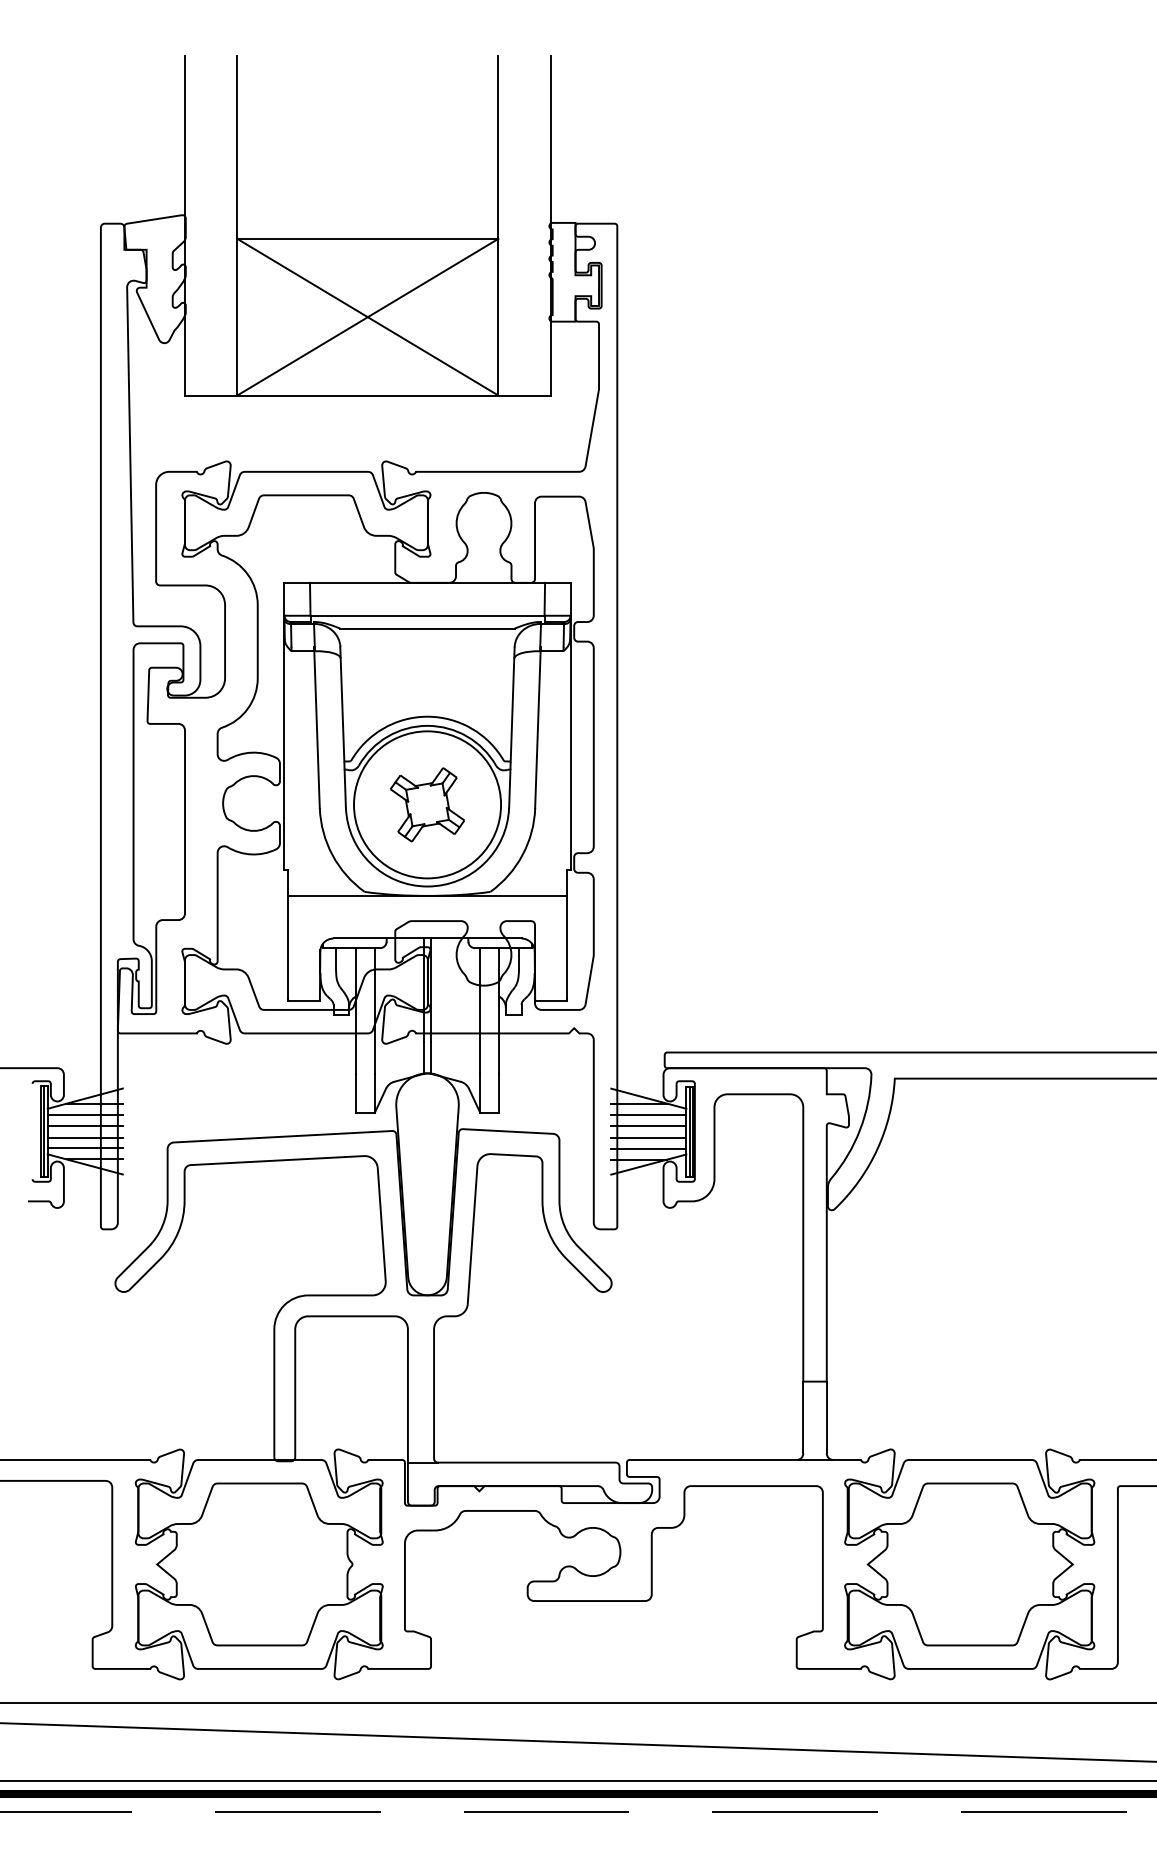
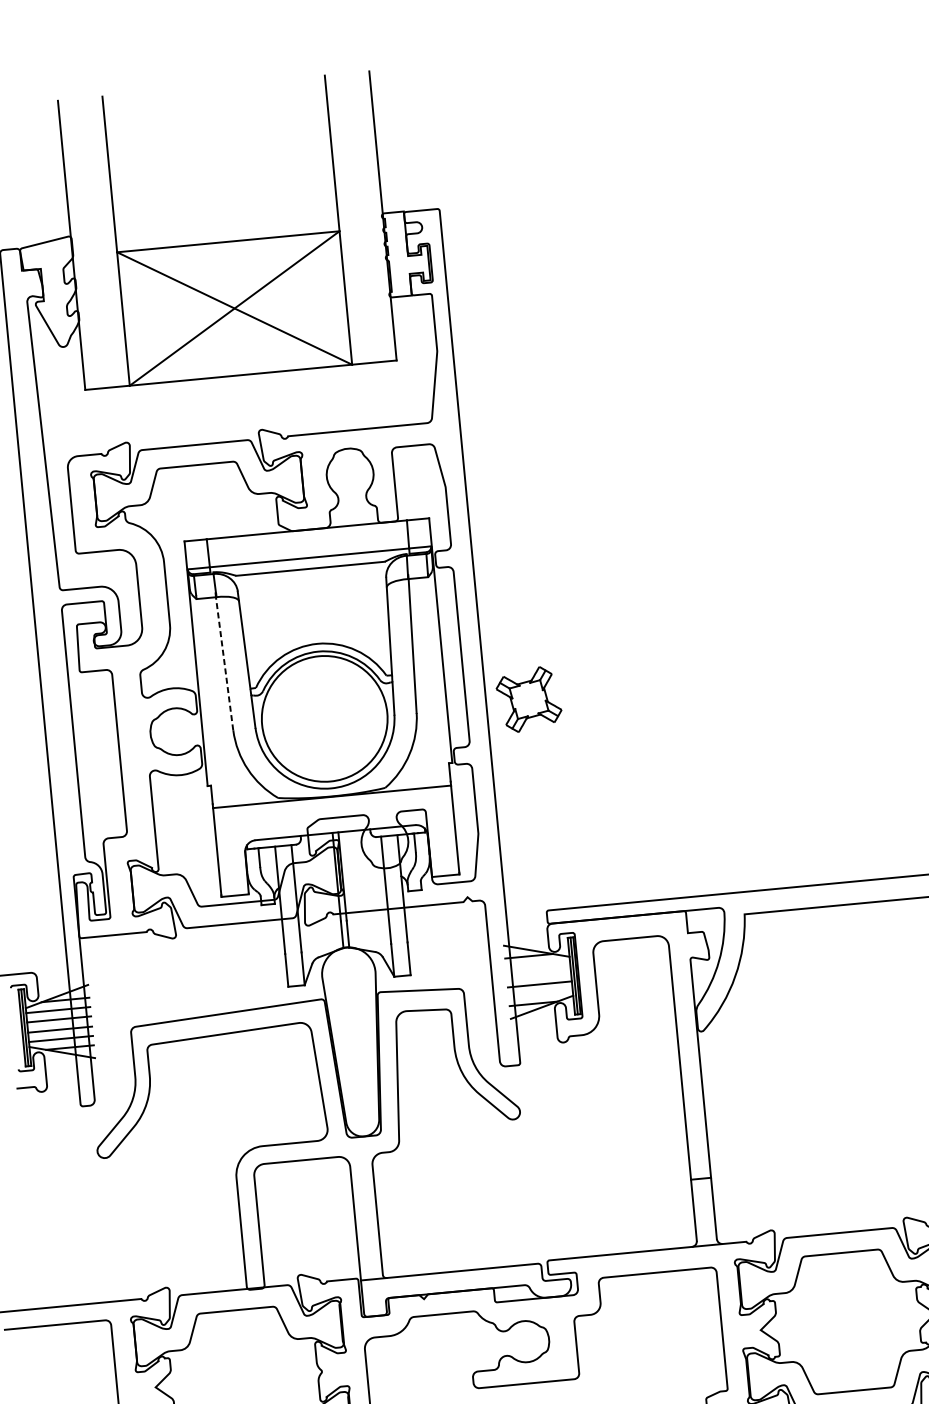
line: (317, 729) -> (224, 663), solid -> dashed
part: (427, 804) -> (529, 699), moved
line: (648, 1114) -> (537, 964), removed
line: (648, 1125) -> (538, 974), removed
line: (648, 1148) -> (540, 993), removed

